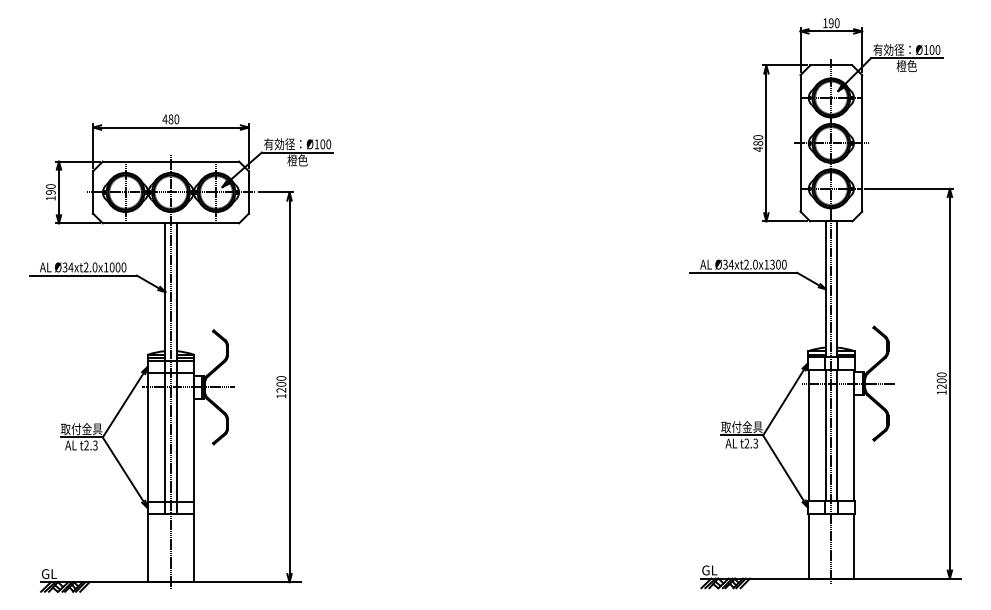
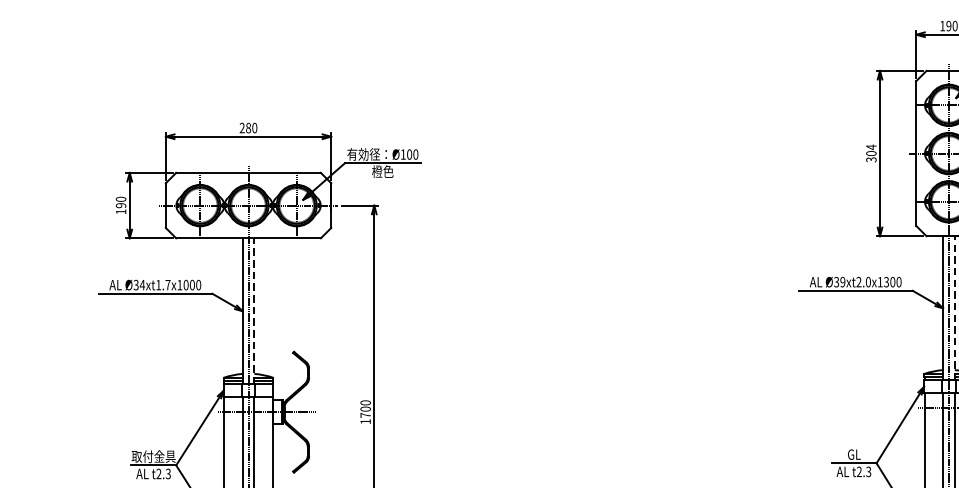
text: (164, 119) -> (241, 128), 480 -> 280
text: (758, 143) -> (871, 153), 480 -> 304
text: (730, 264) -> (841, 281), Ø34xt2.0x1300 -> Ø39xt2.0x1300
text: (90, 267) -> (163, 285), Ø34xt2.0x1000 -> Ø34xt1.7x1000
line: (836, 289) -> (954, 308), solid -> dashed
line: (176, 292) -> (254, 311), solid -> dashed
text: (281, 390) -> (365, 415), 1200 -> 1700
text: (741, 427) -> (853, 454), 取付金具 -> GL

